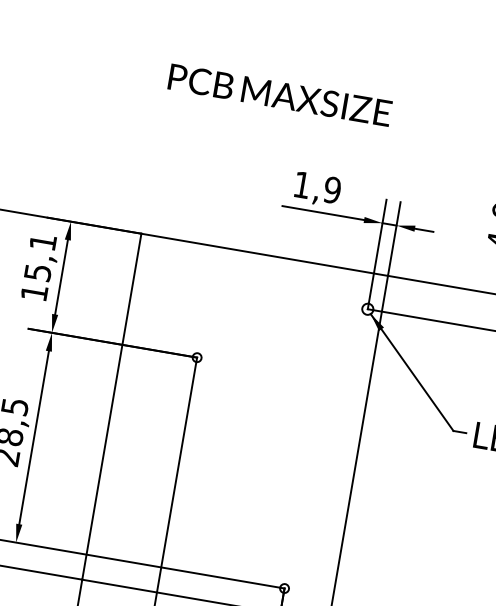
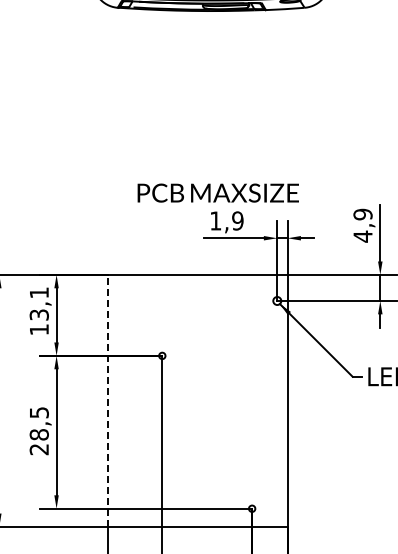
text: (279, 94) -> (217, 192), moved
text: (36, 271) -> (38, 314), 15,1 -> 13,1
line: (111, 406) -> (107, 400), solid -> dashed

